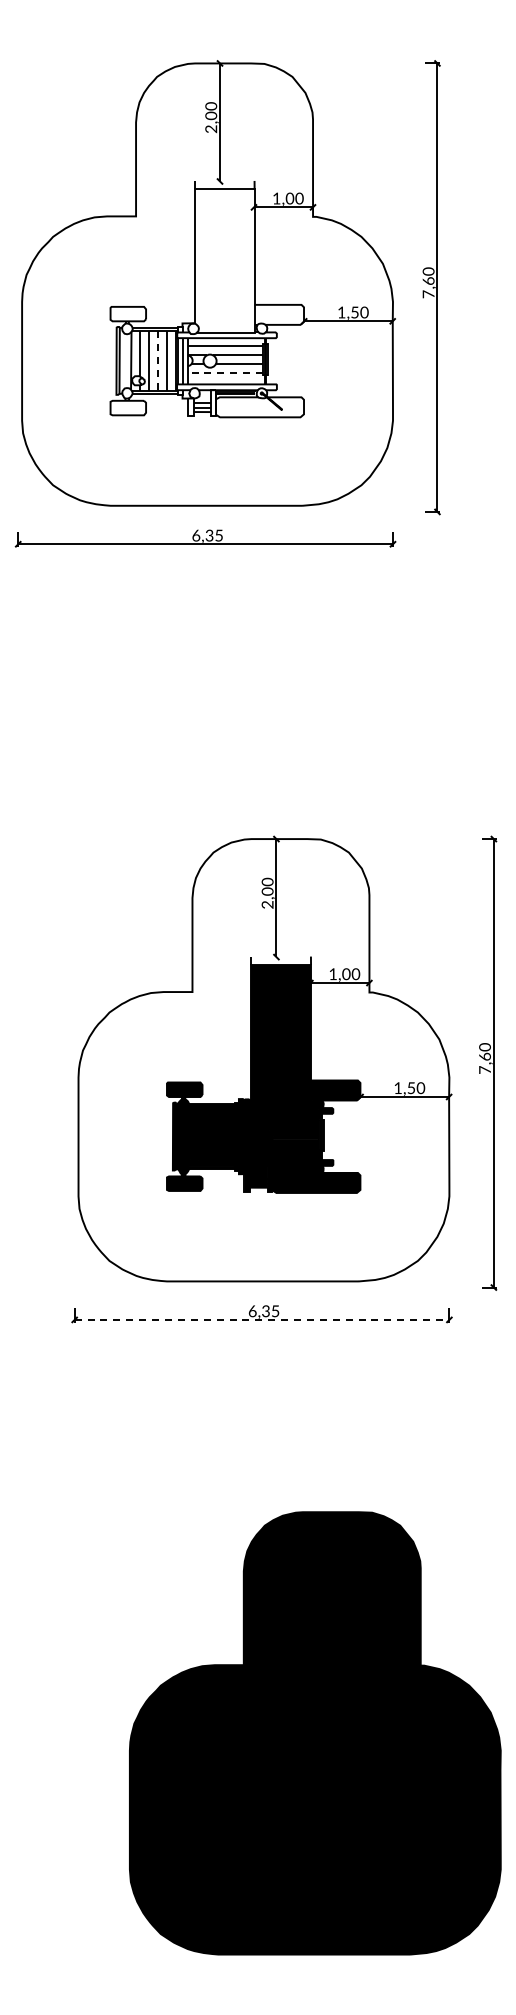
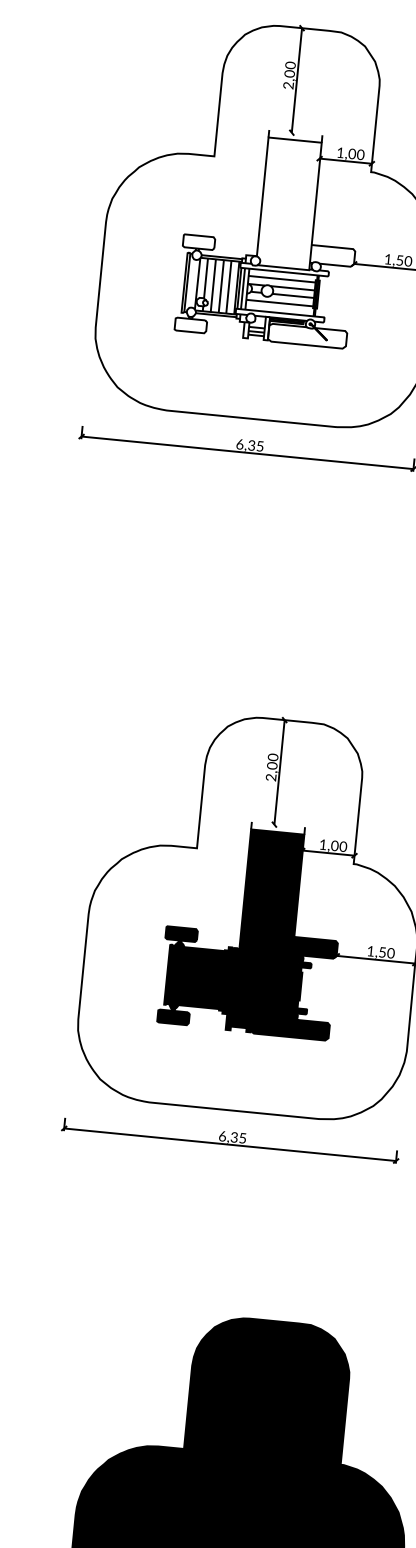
line: (158, 361) -> (221, 286), dashed -> solid
line: (225, 373) -> (279, 303), dashed -> solid
line: (262, 1319) -> (230, 1144), dashed -> solid

